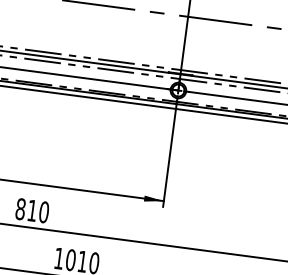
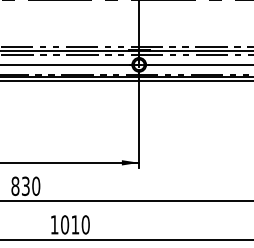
text: (32, 210) -> (25, 186), 810 -> 830

